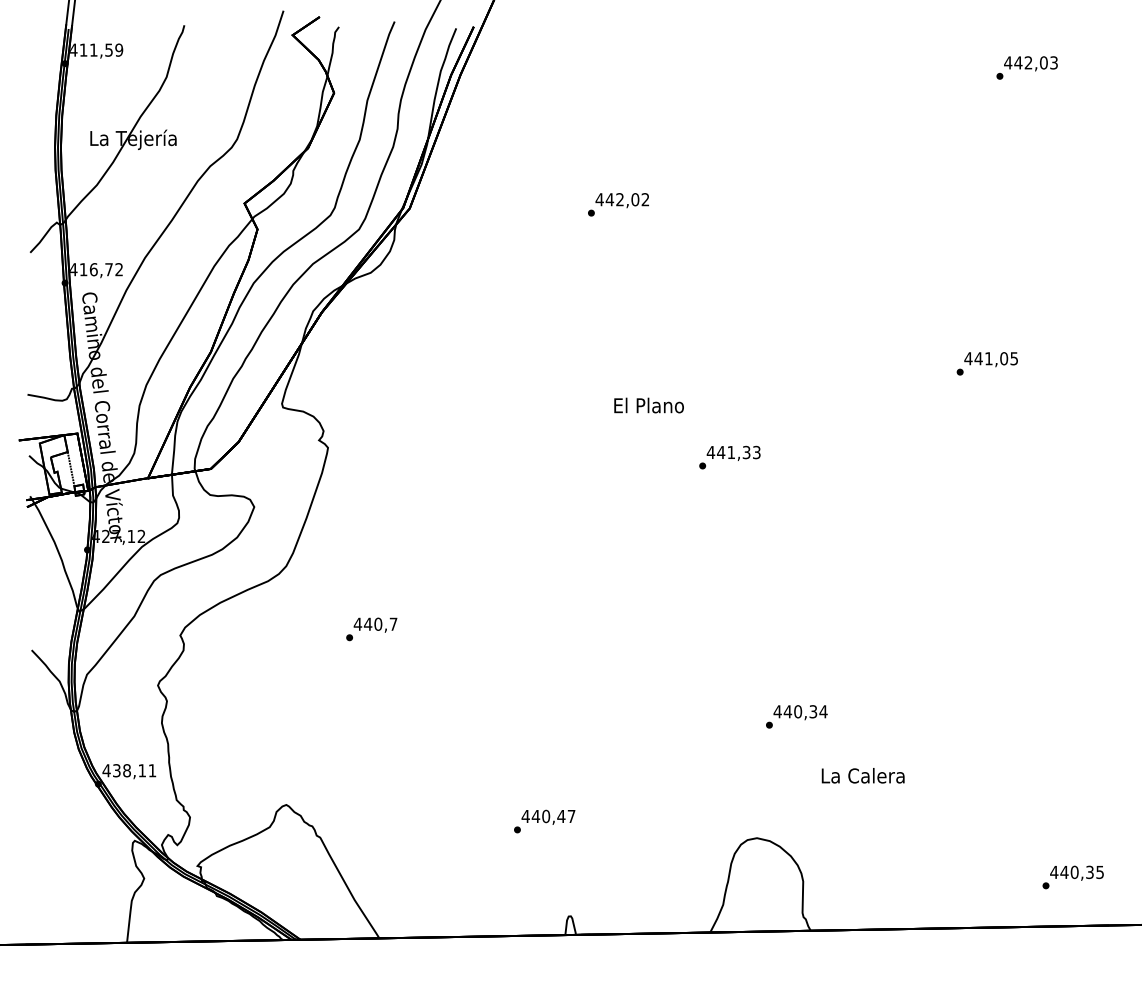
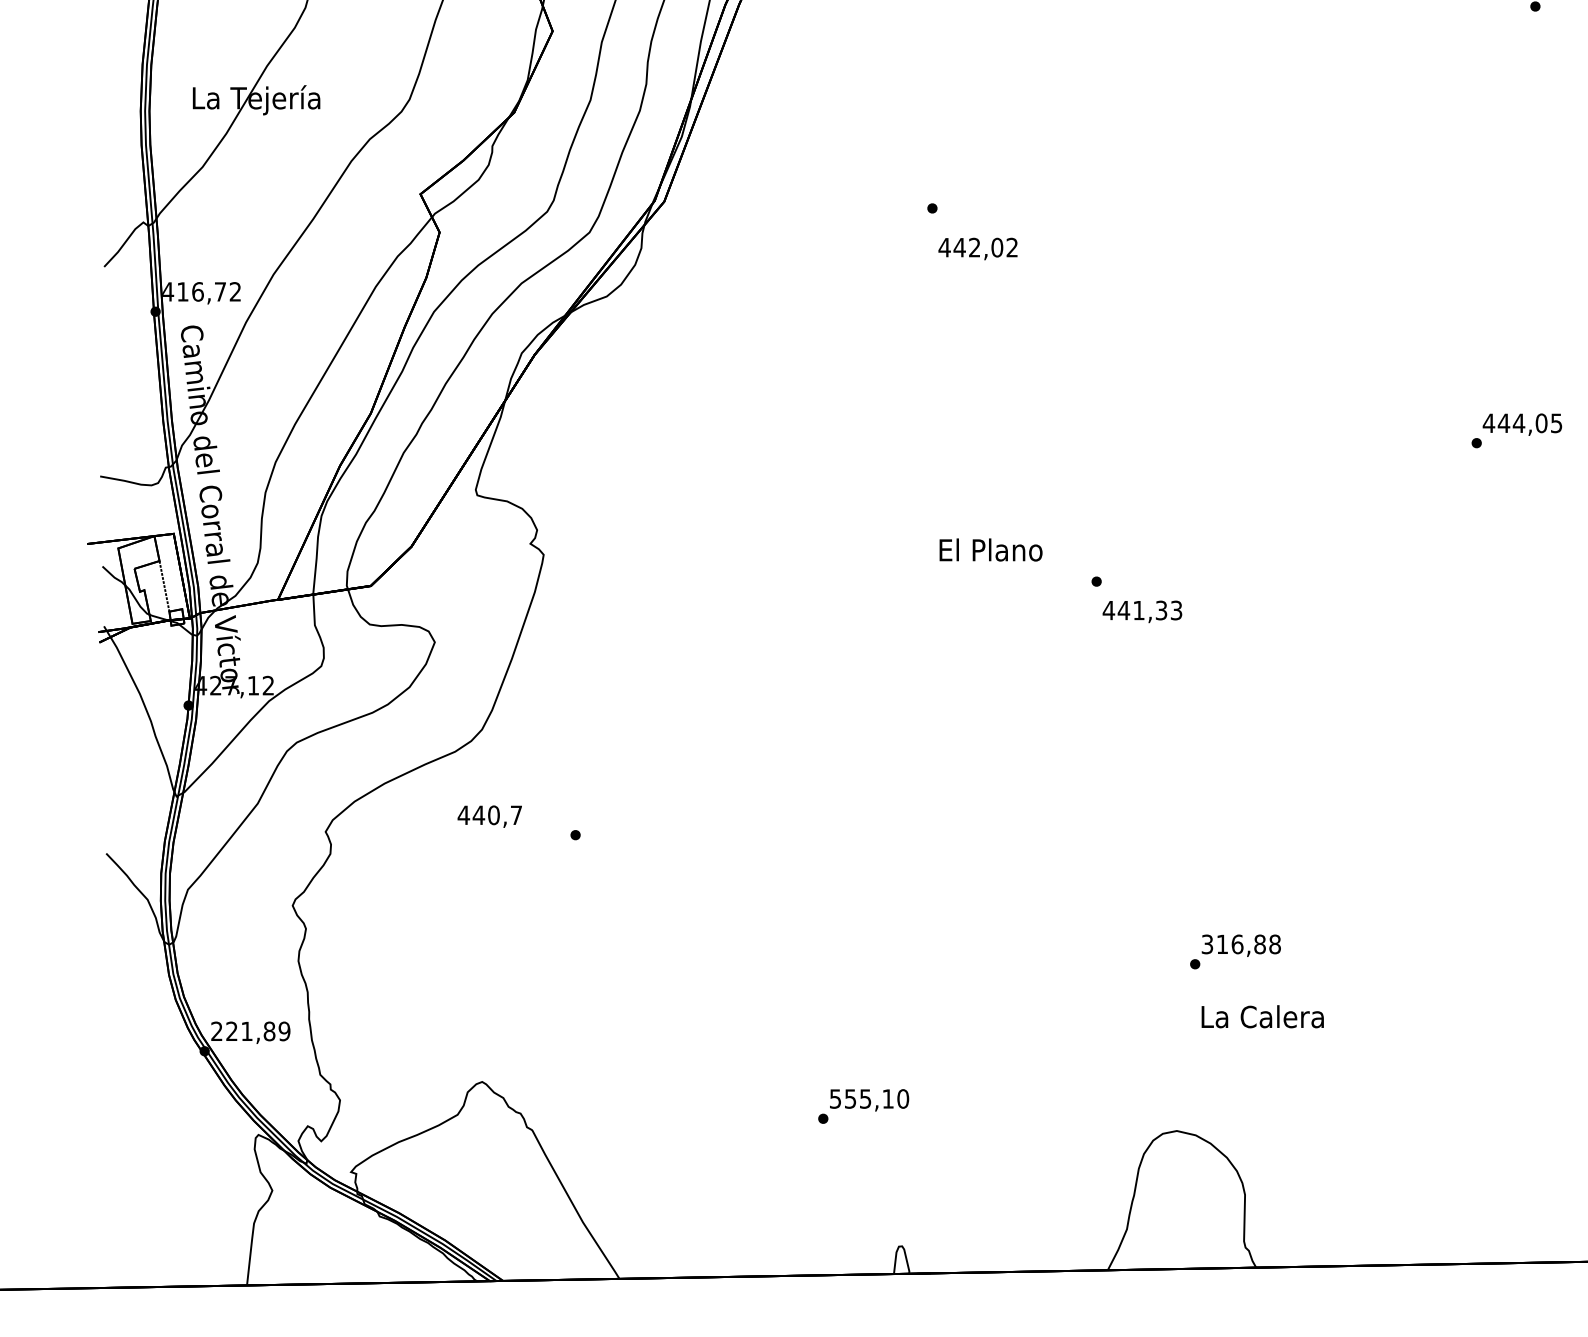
text: (621, 200) -> (976, 248), moved
text: (988, 358) -> (1518, 422), 441,05 -> 444,05
text: (648, 405) -> (990, 549), moved
text: (733, 452) -> (1142, 610), moved
text: (375, 624) -> (489, 815), moved
text: (800, 711) -> (1241, 944), 440,34 -> 316,88
text: (129, 770) -> (250, 1031), 438,11 -> 221,89
text: (862, 775) -> (1261, 1016), moved
text: (548, 816) -> (869, 1099), 440,47 -> 555,10

